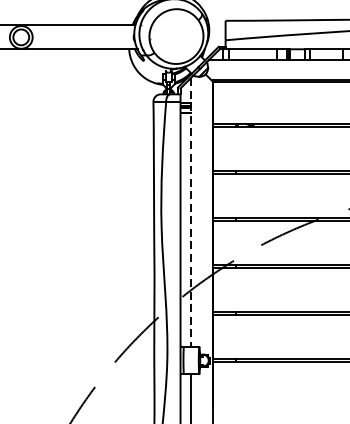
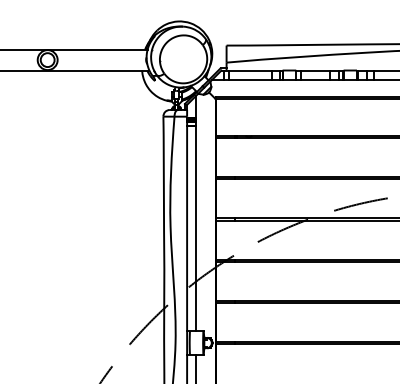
line: (191, 212) -> (196, 213), dashed -> solid

